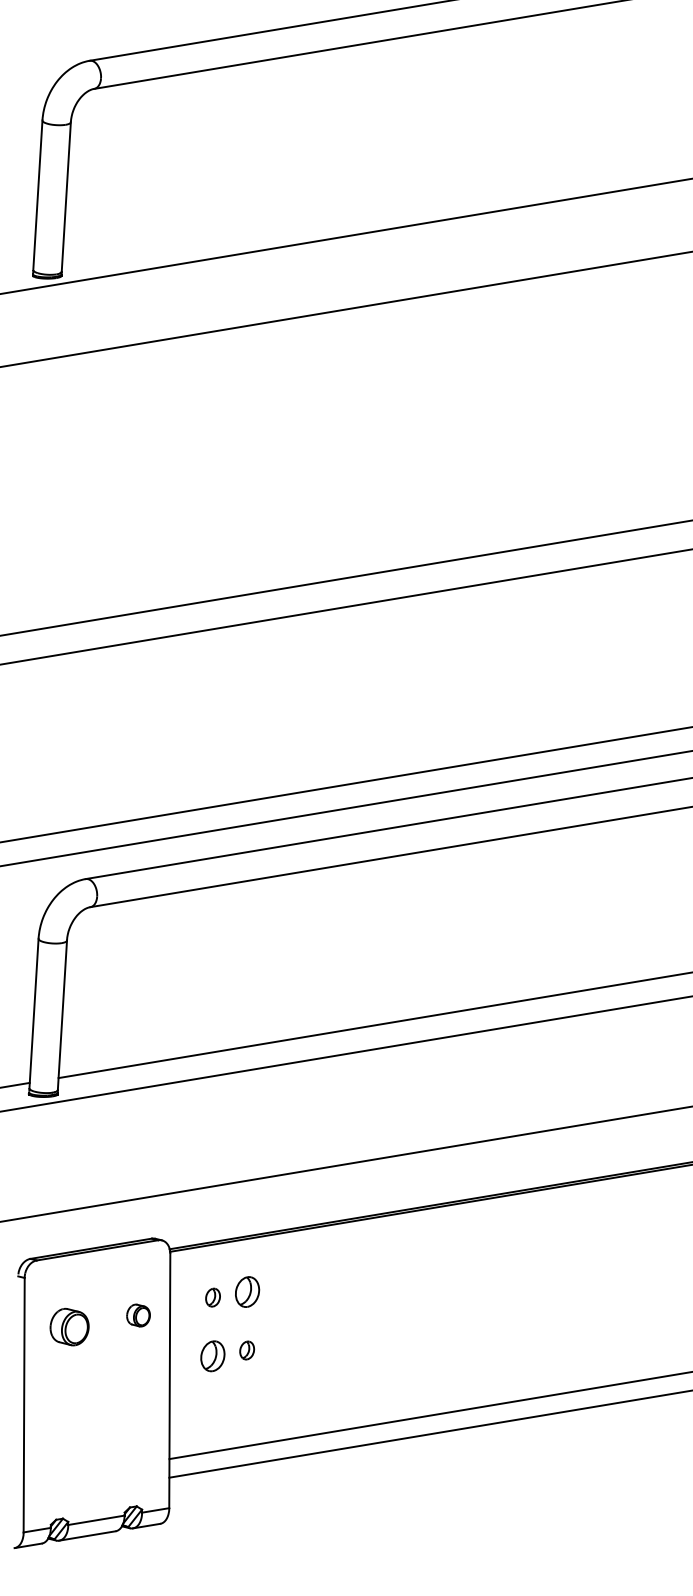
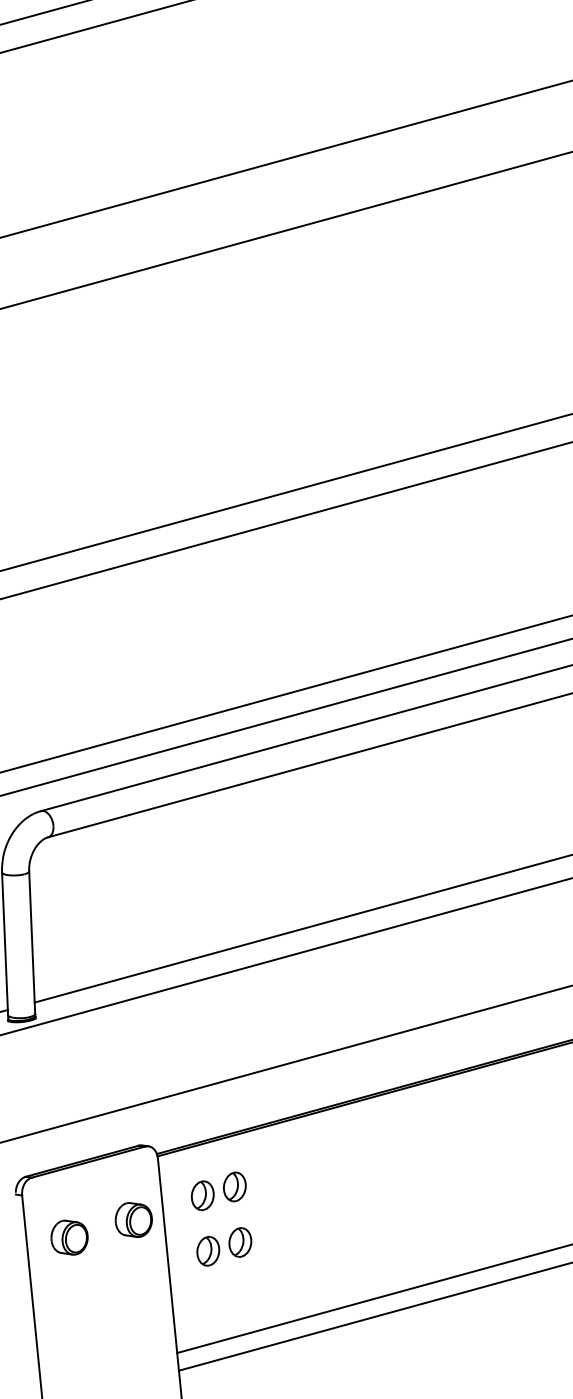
part: (212, 1297) -> (202, 1195), size x1.67
part: (138, 1315) -> (133, 1219), size x1.67
part: (246, 1350) -> (239, 1242), size x1.67

